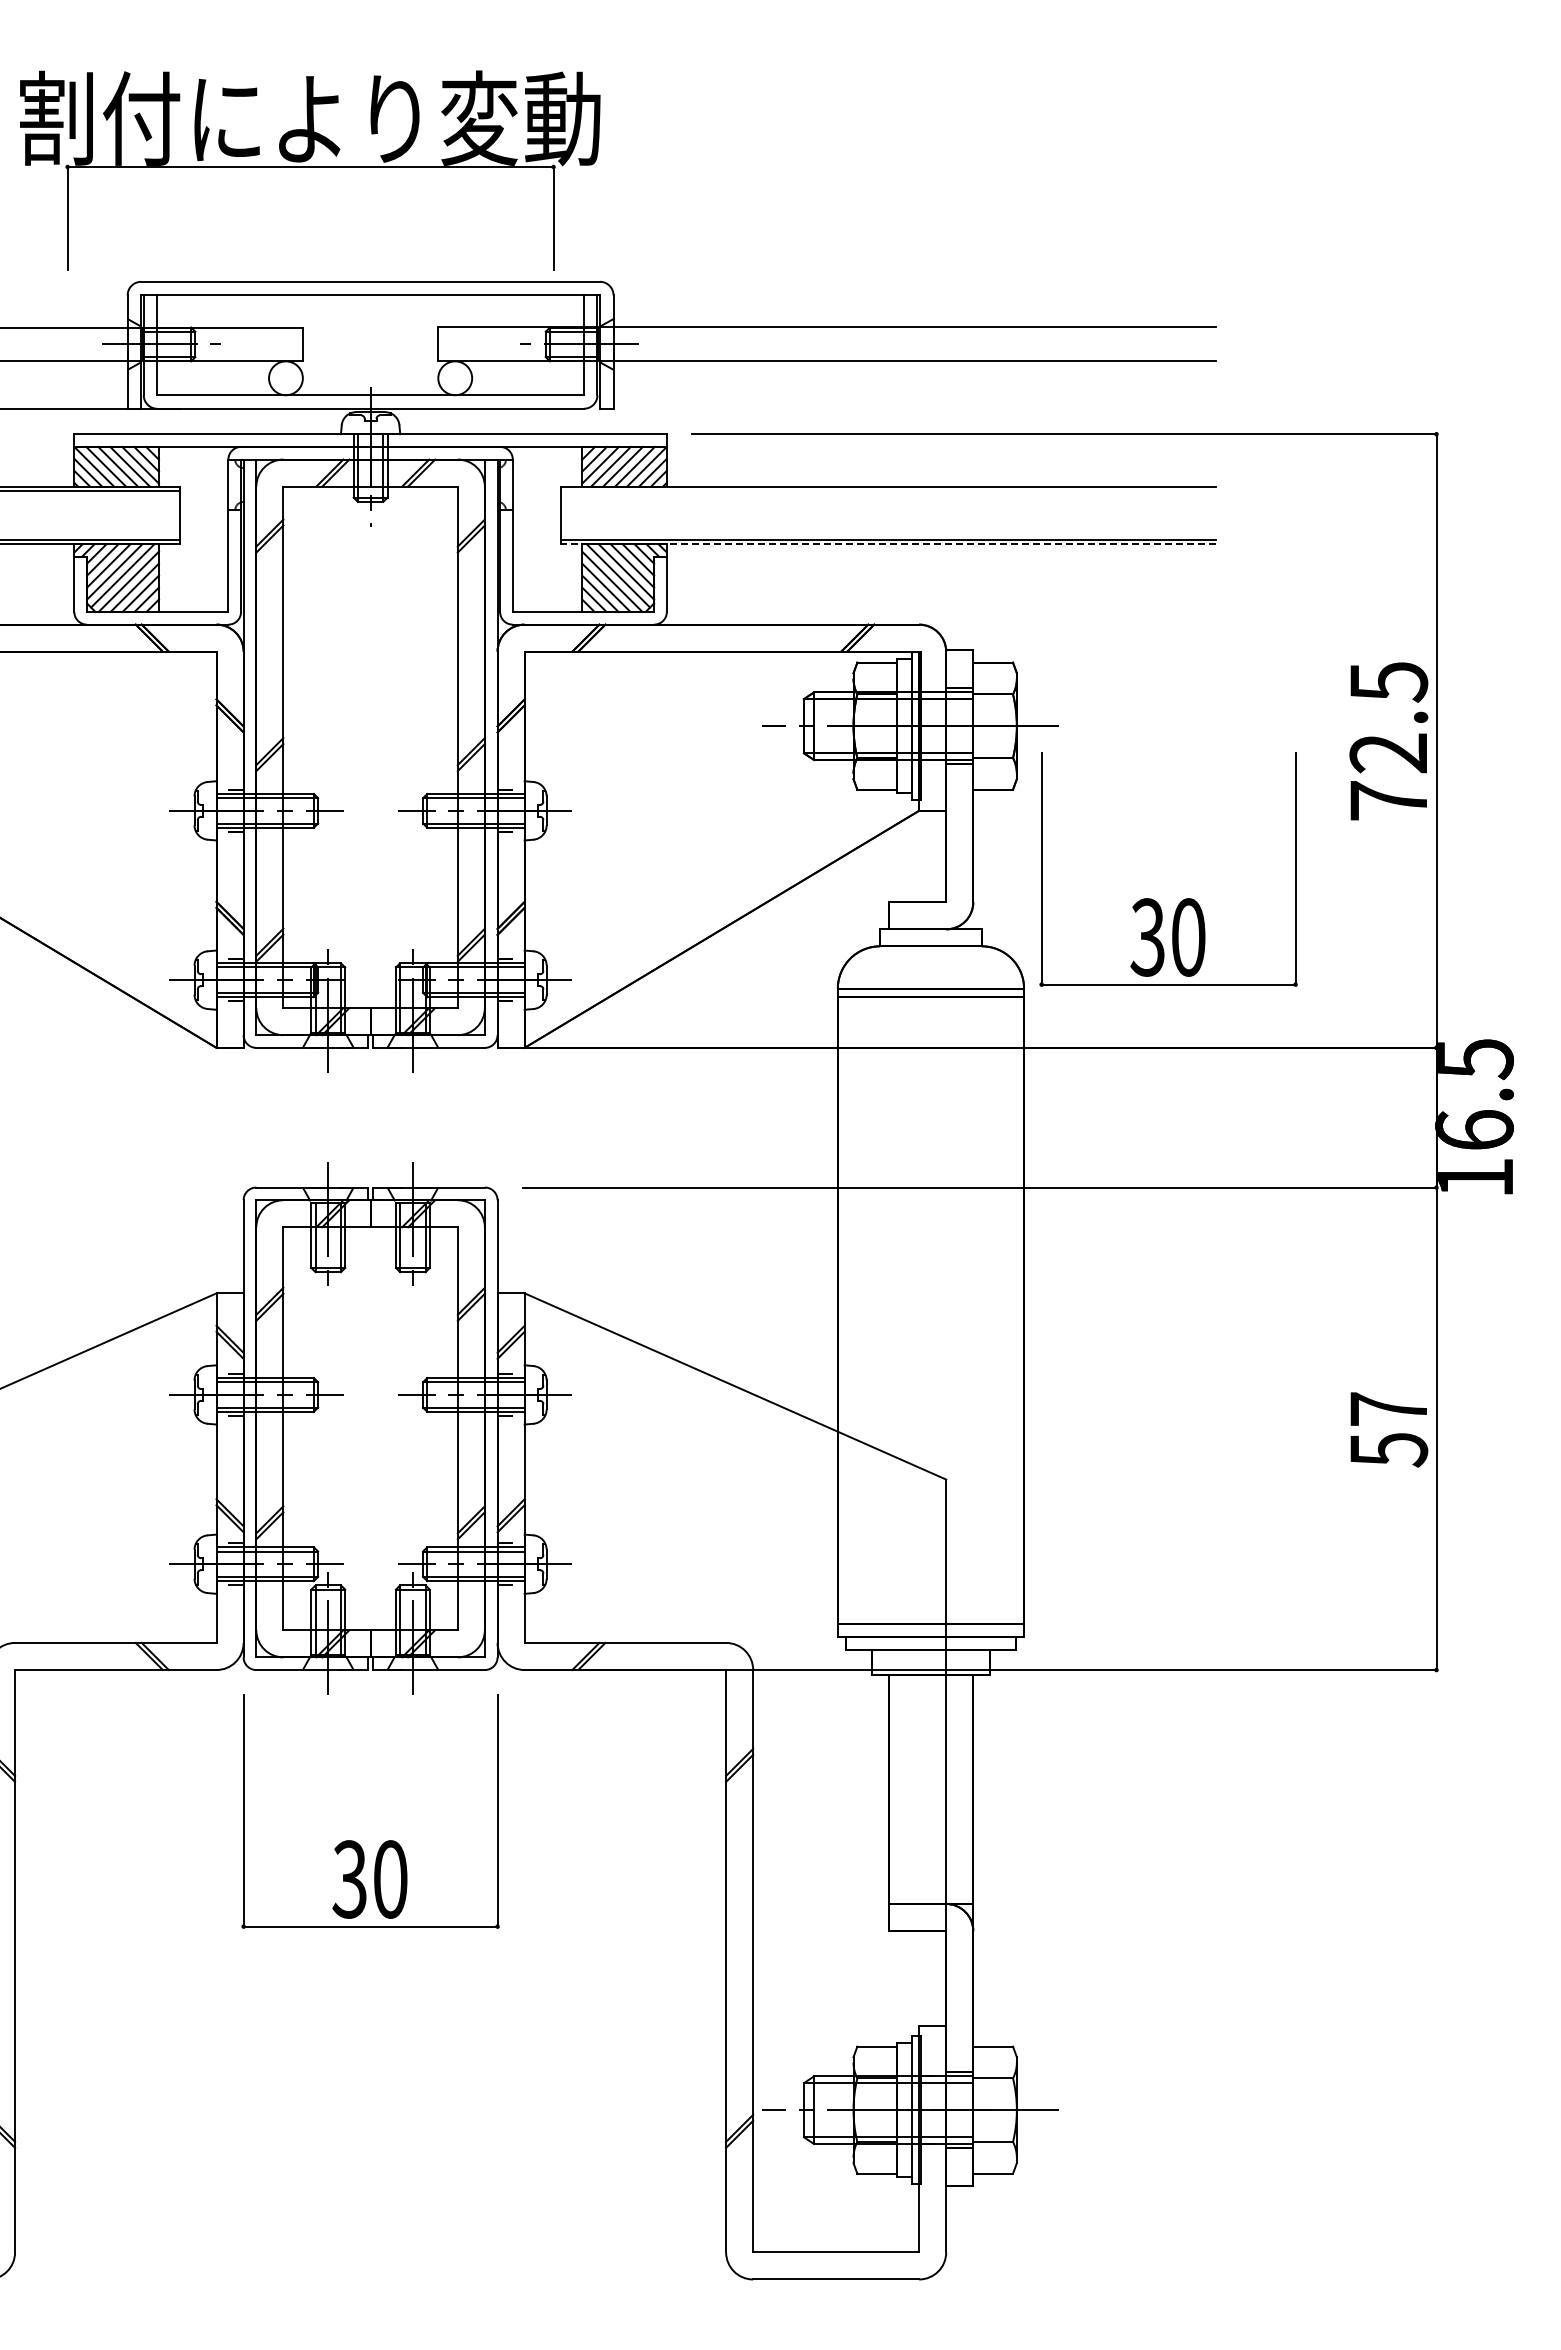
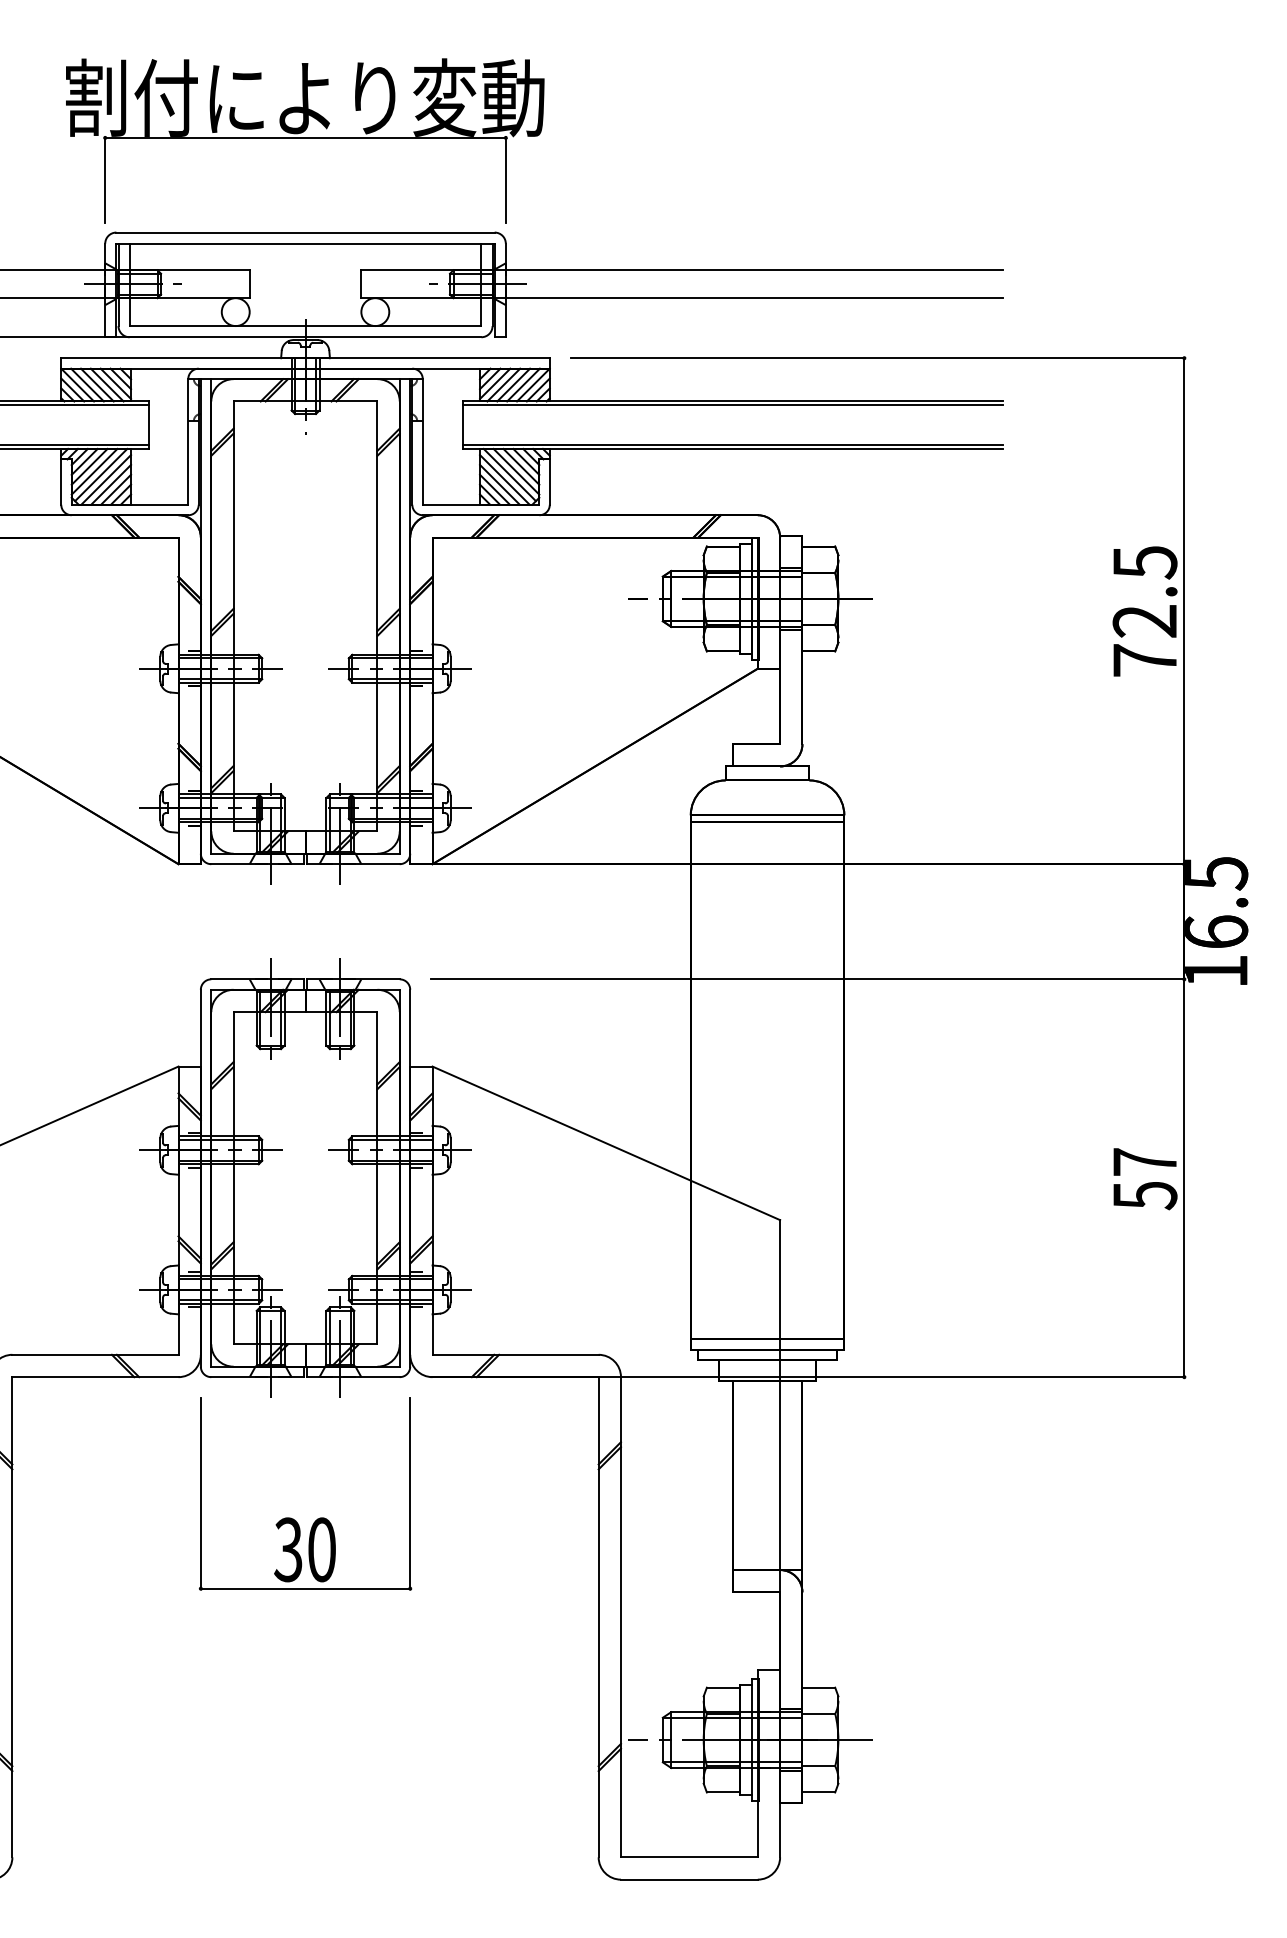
part: (310, 170) -> (305, 140), moved
line: (888, 490) -> (732, 404), added
line: (888, 544) -> (732, 449), dashed -> solid
part: (1153, 899) -> (951, 741), removed

